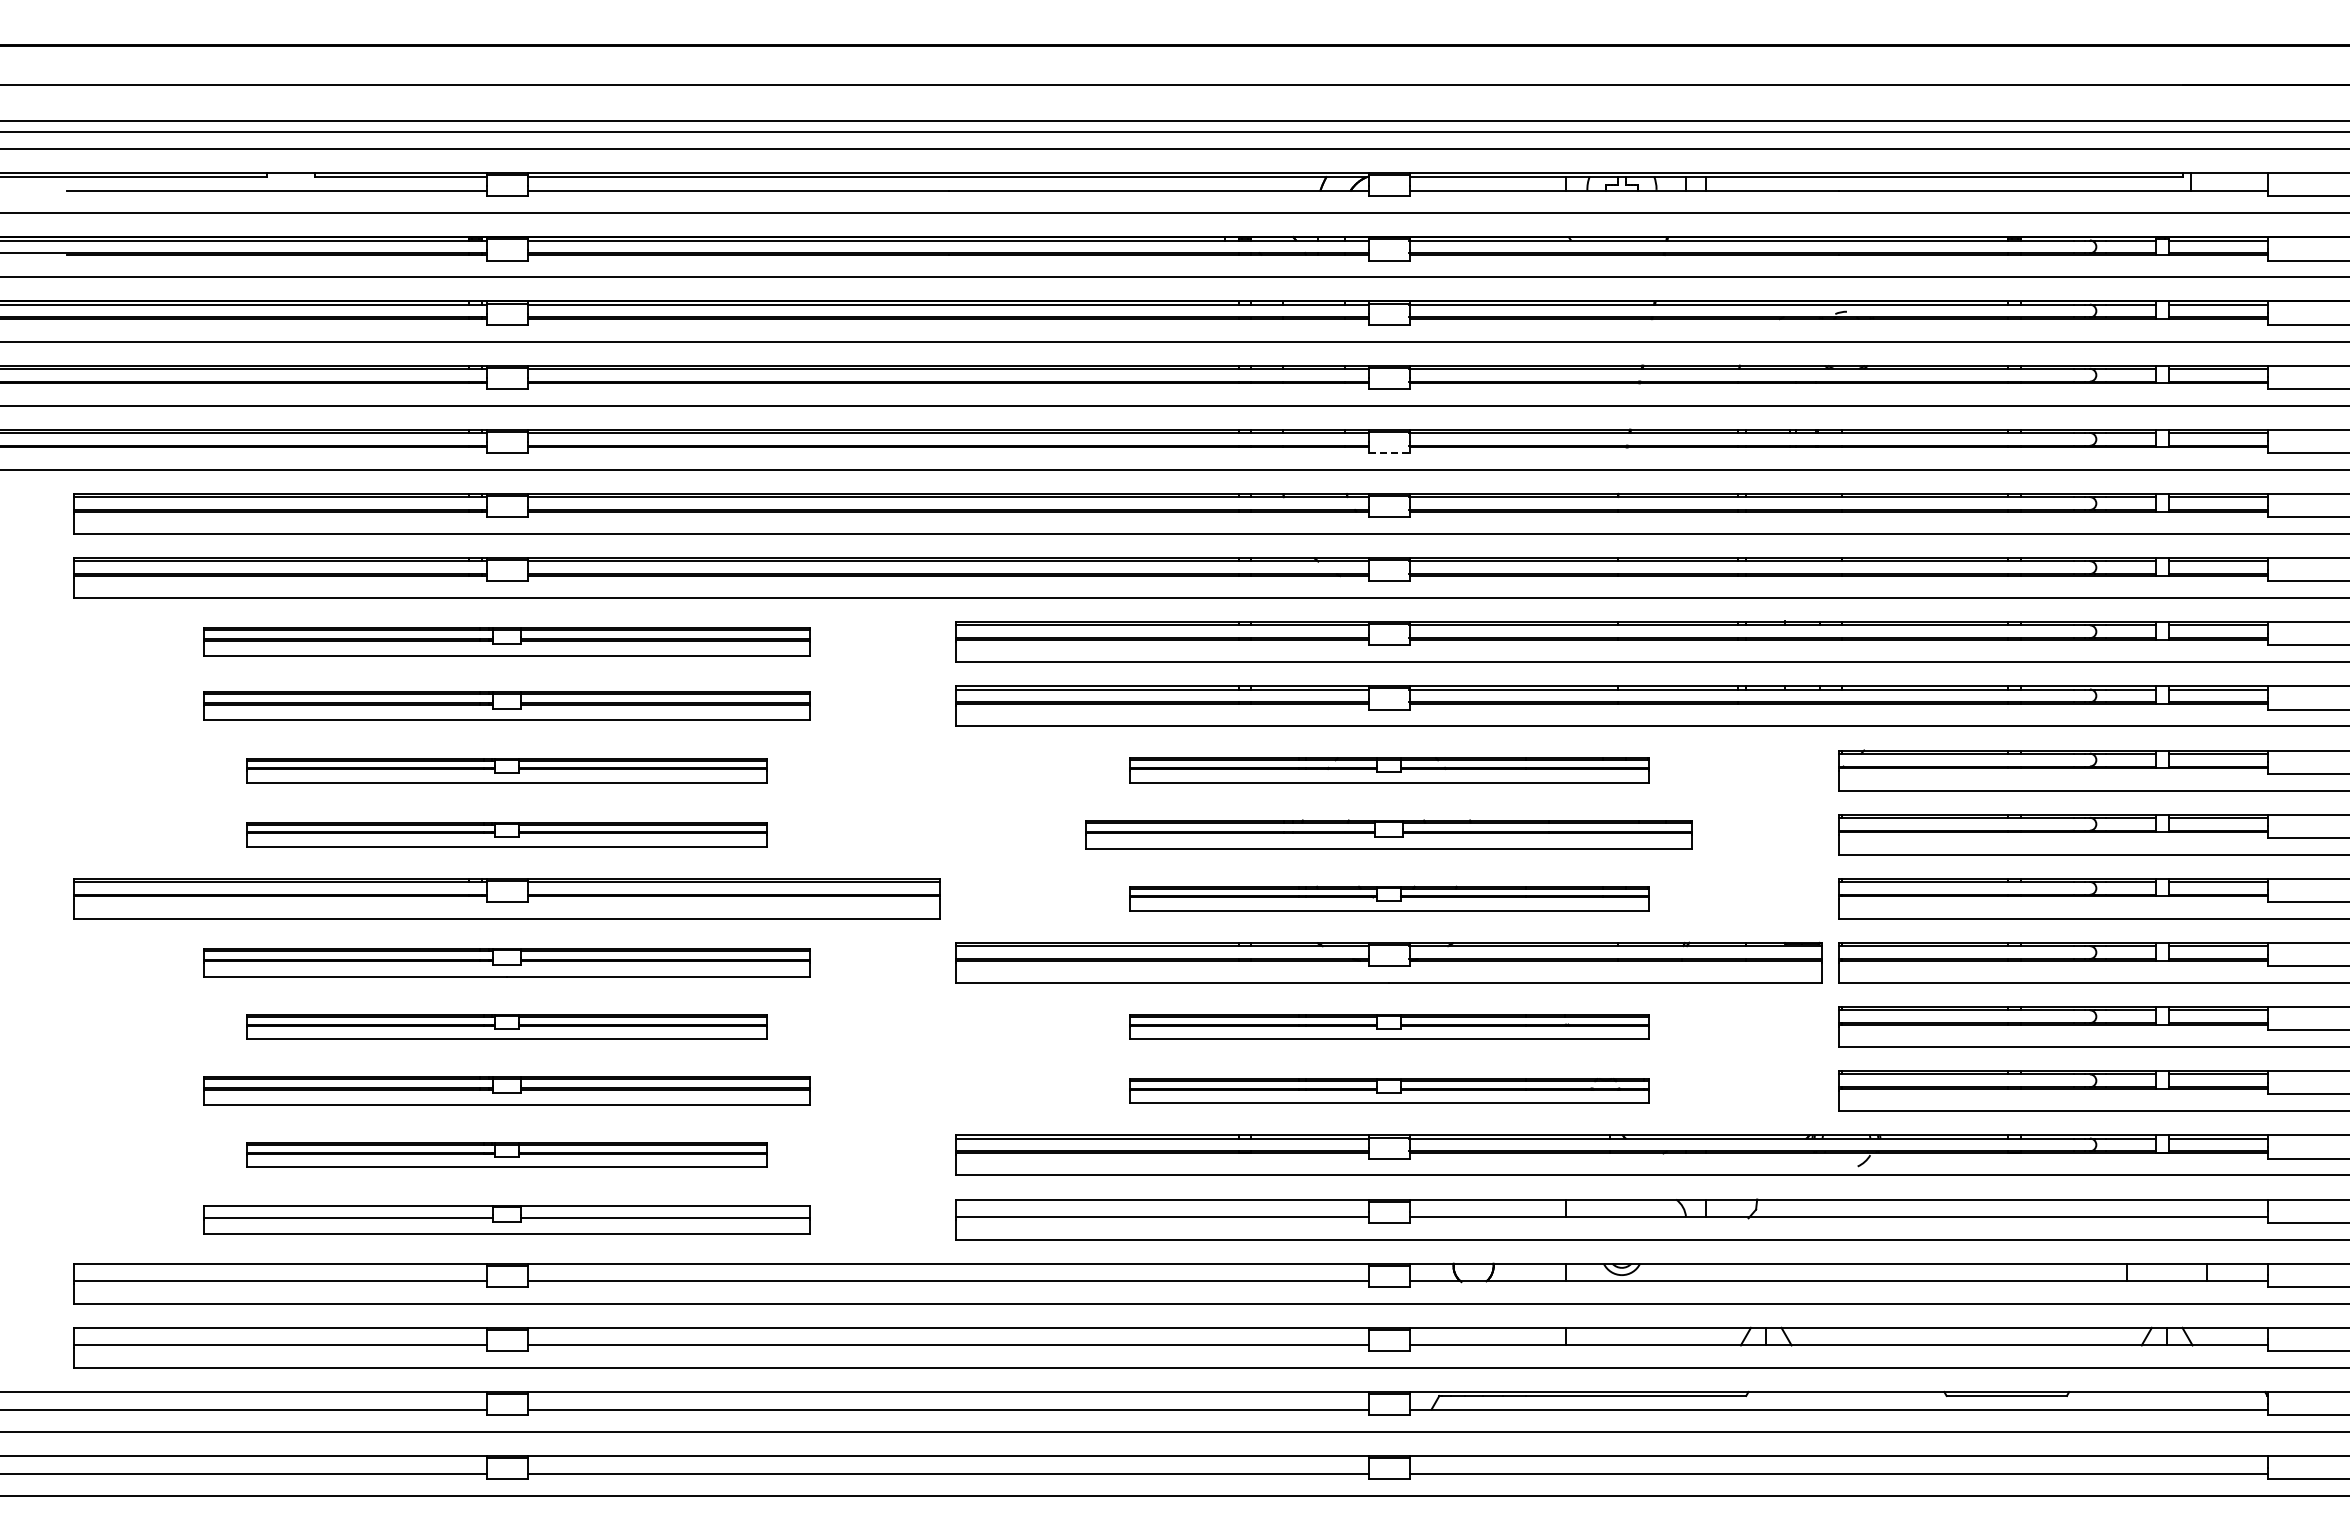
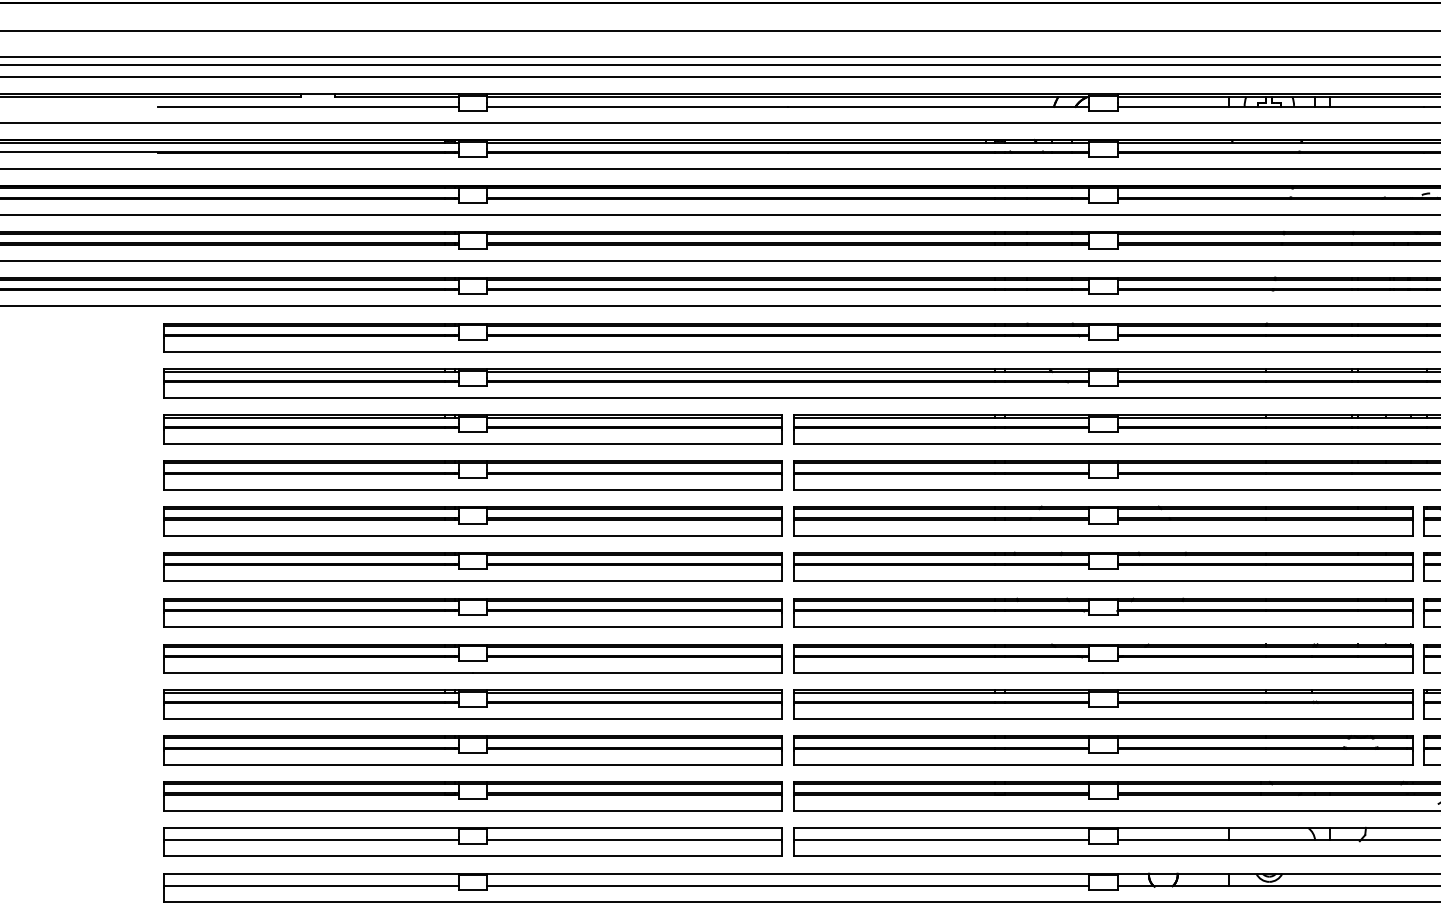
line: (1390, 452) -> (1103, 294), dashed -> solid
part: (506, 641) -> (472, 429), size x1.43
part: (506, 705) -> (472, 474), size x1.43
part: (506, 770) -> (472, 521), size x1.67
part: (1388, 770) -> (1102, 521), size x1.67
part: (506, 834) -> (472, 567), size x1.67
part: (1388, 834) -> (1102, 567), size x1.43
part: (1388, 898) -> (1102, 612), size x1.67
part: (506, 962) -> (472, 658), size x1.43
part: (506, 1026) -> (472, 704), size x1.67
part: (1388, 1026) -> (1102, 704), size x1.67
part: (506, 1090) -> (472, 749), size x1.43
part: (1388, 1090) -> (1102, 749), size x1.67
part: (506, 1154) -> (472, 795), size x1.67
part: (506, 1219) -> (472, 842), size x1.43

